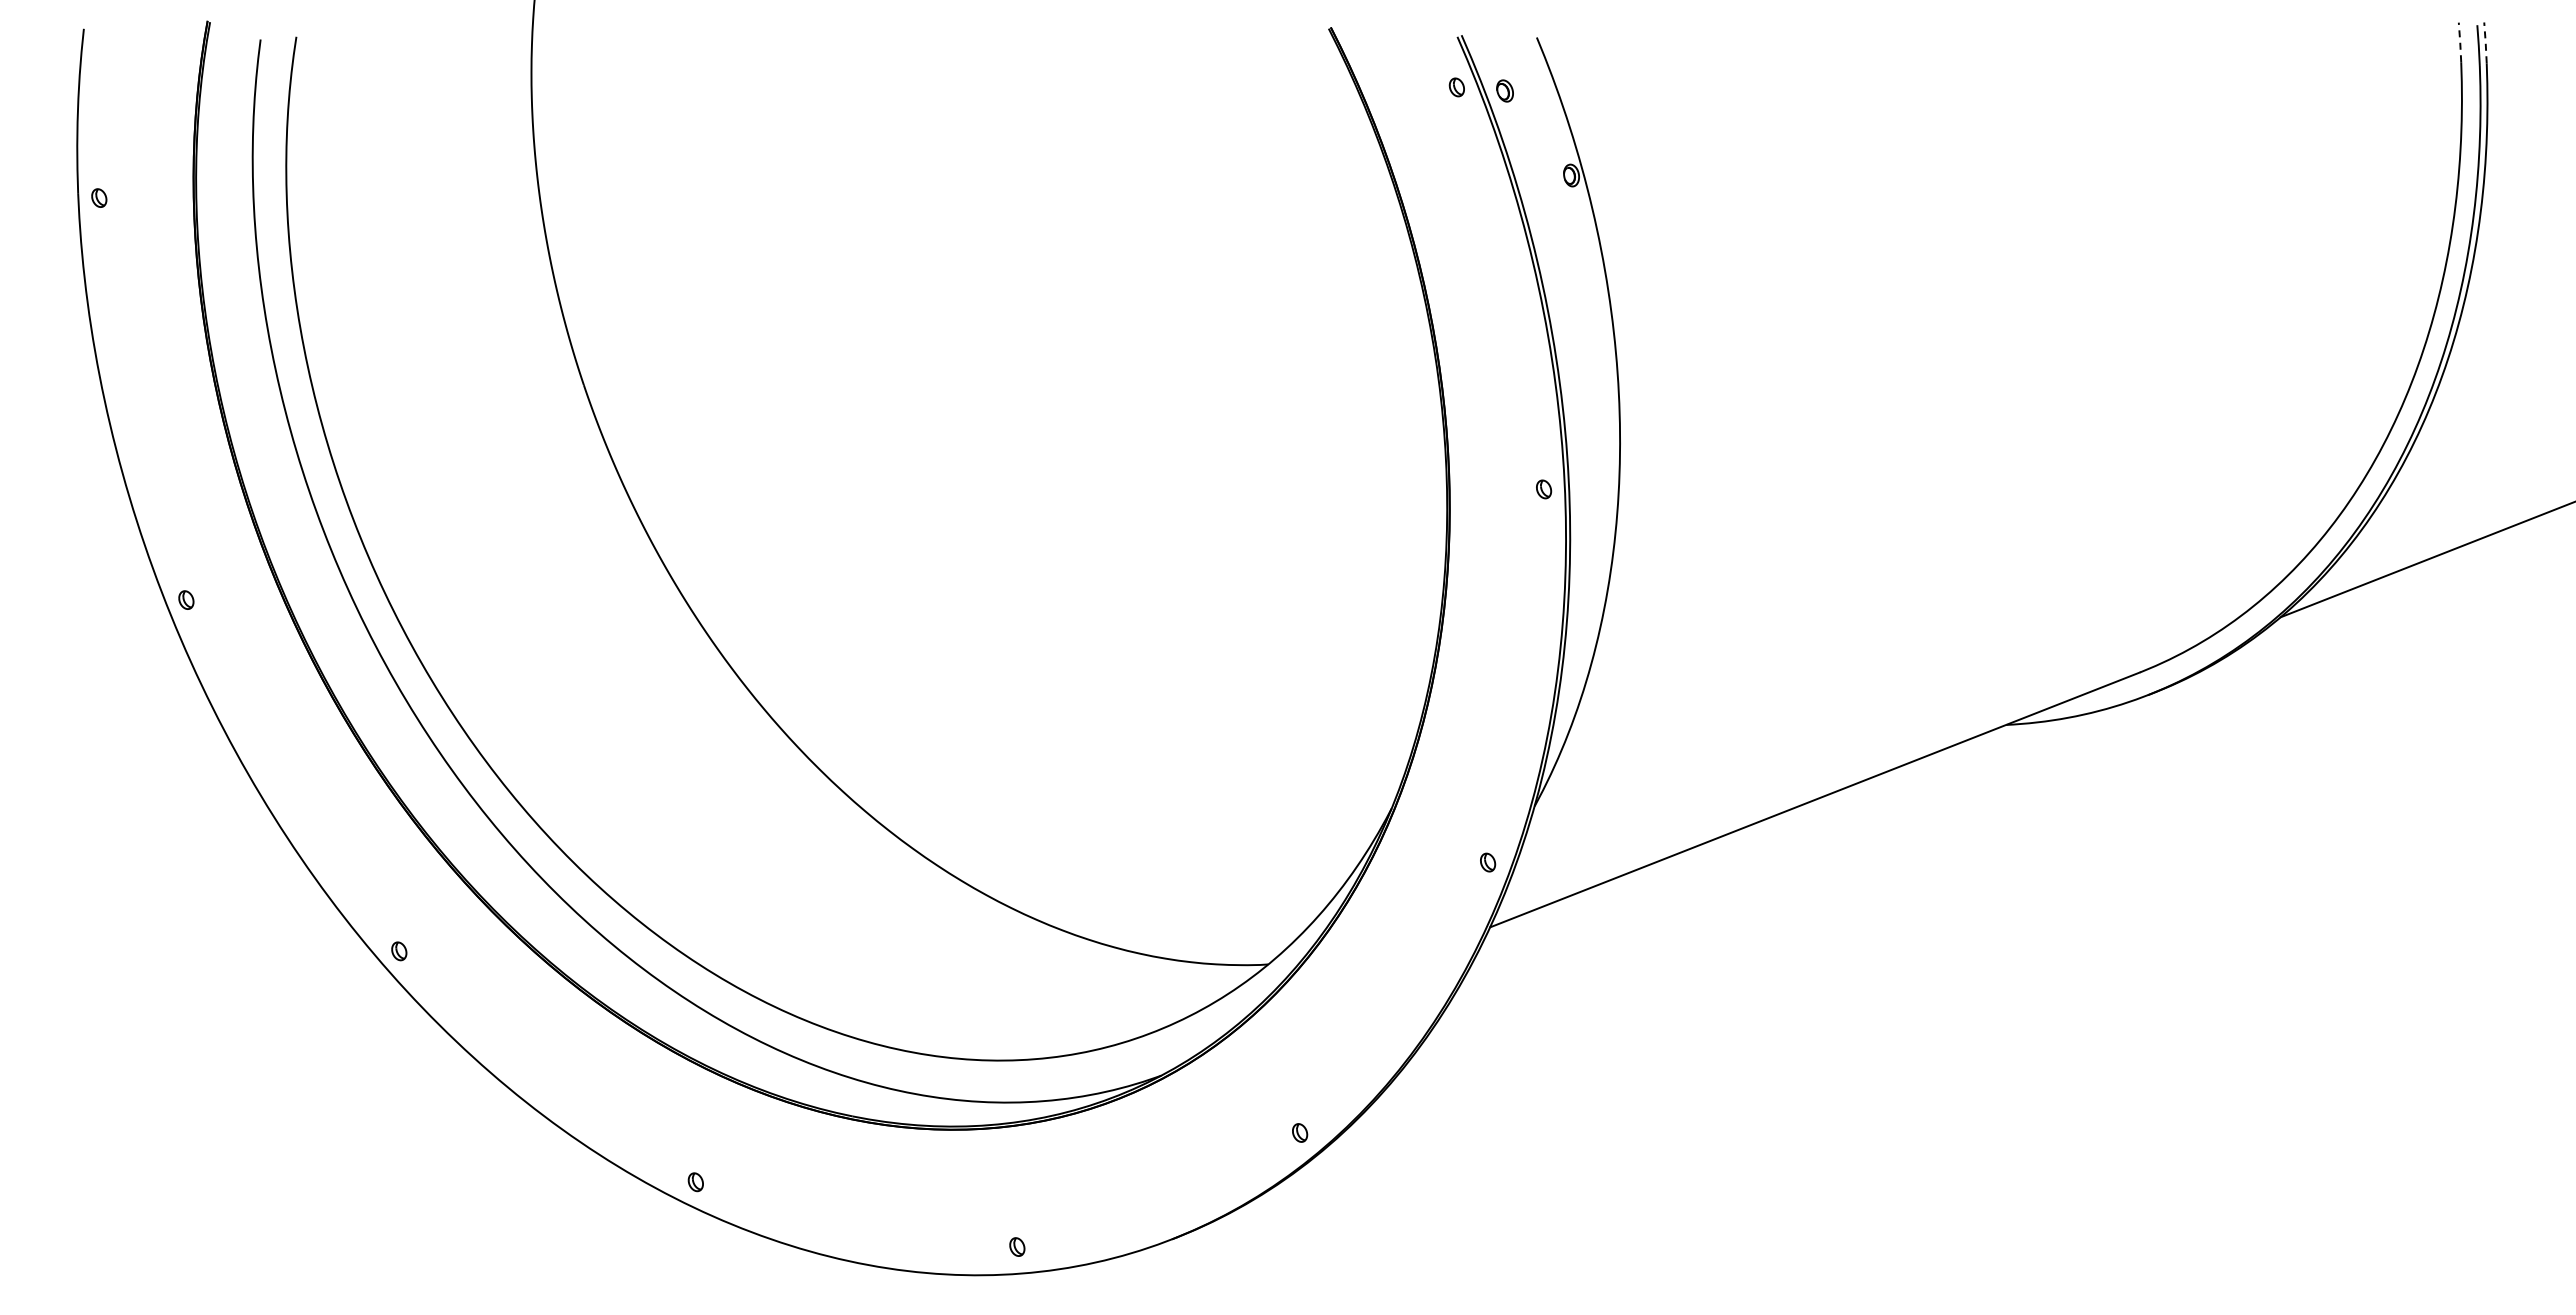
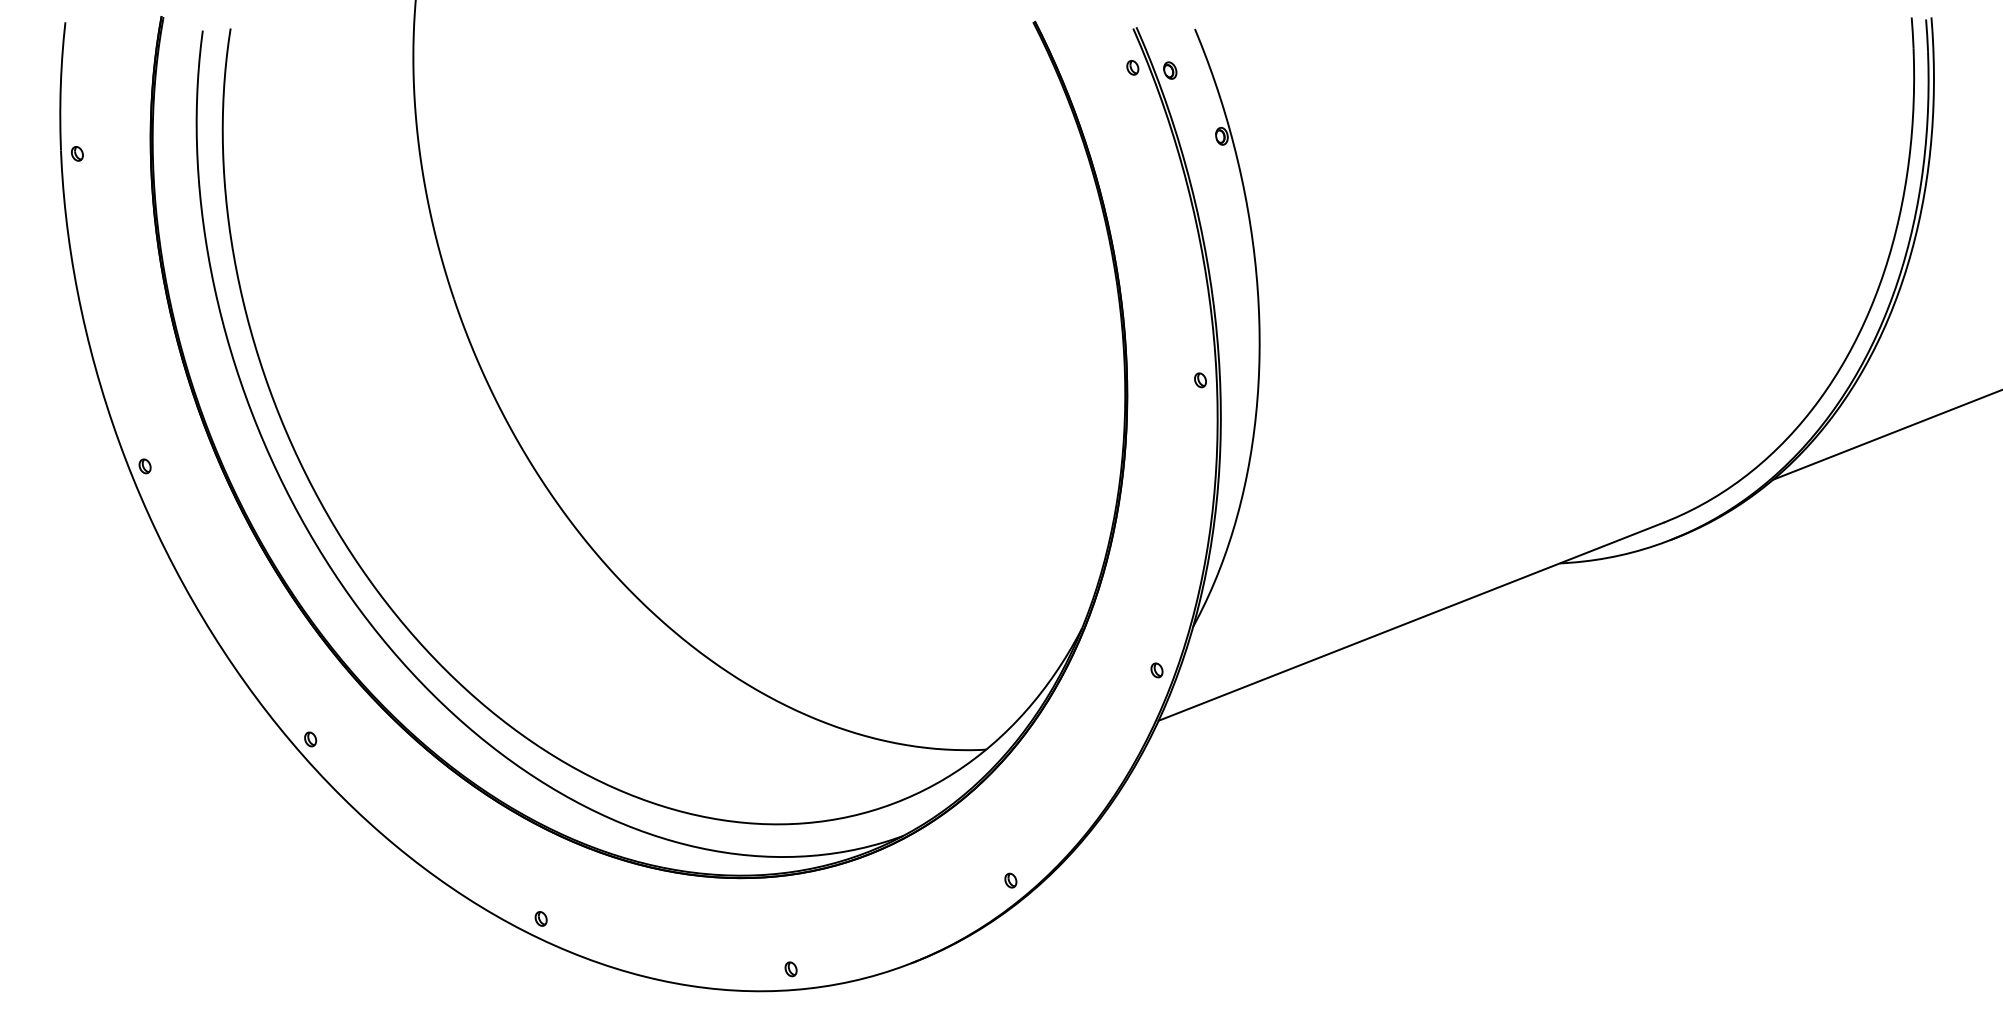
line: (2460, 42) -> (1913, 32), dashed -> solid
line: (2485, 42) -> (1932, 32), dashed -> solid

